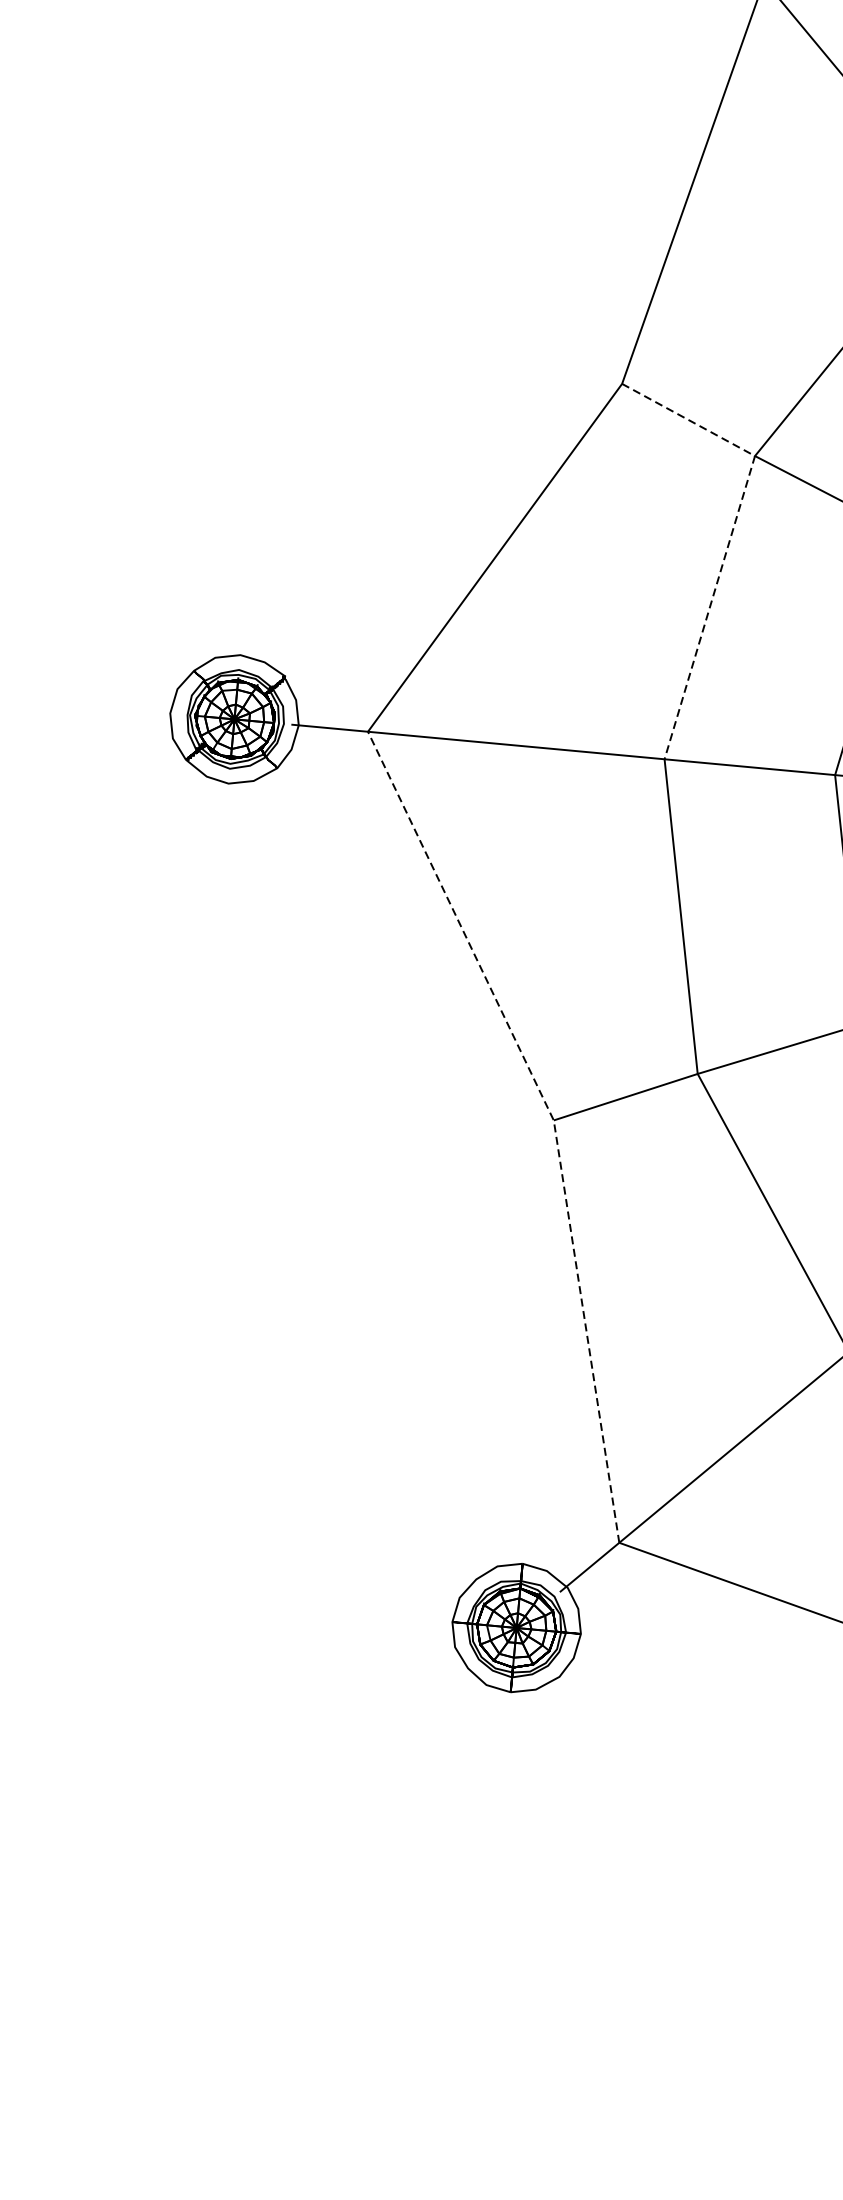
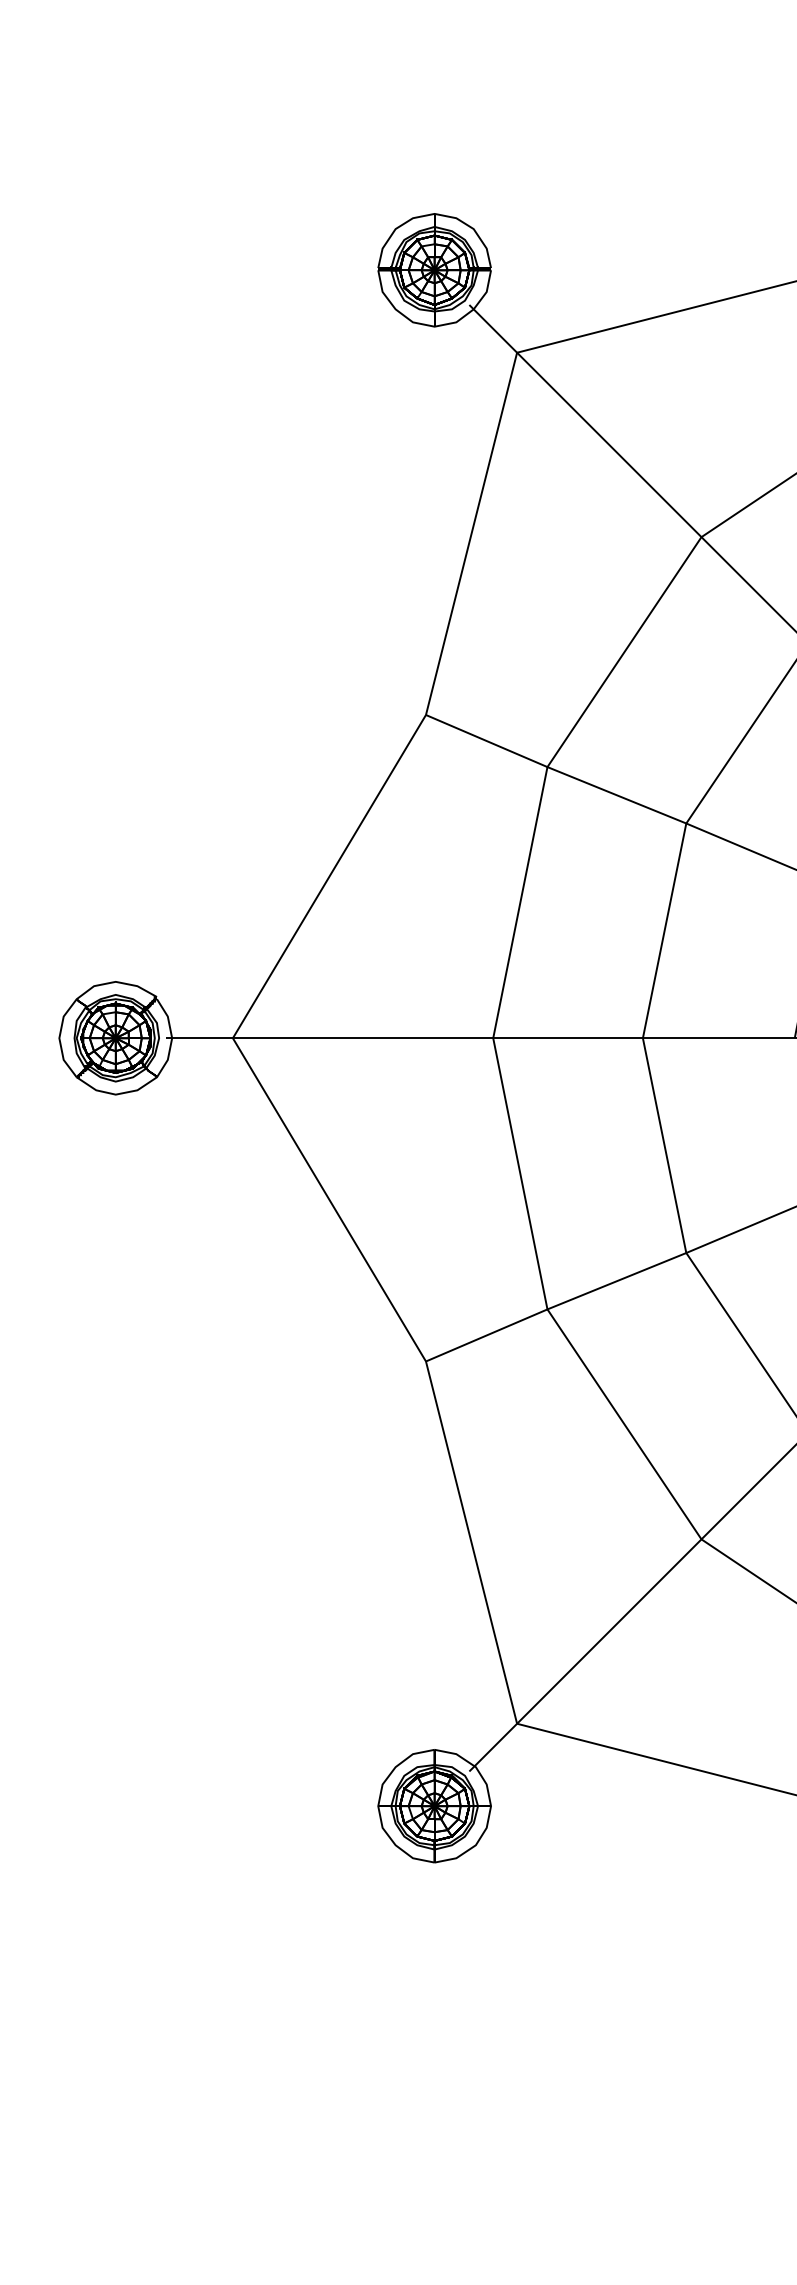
line: (731, 534) -> (533, 837), dashed -> solid
line: (553, 1119) -> (425, 1360), dashed -> solid

